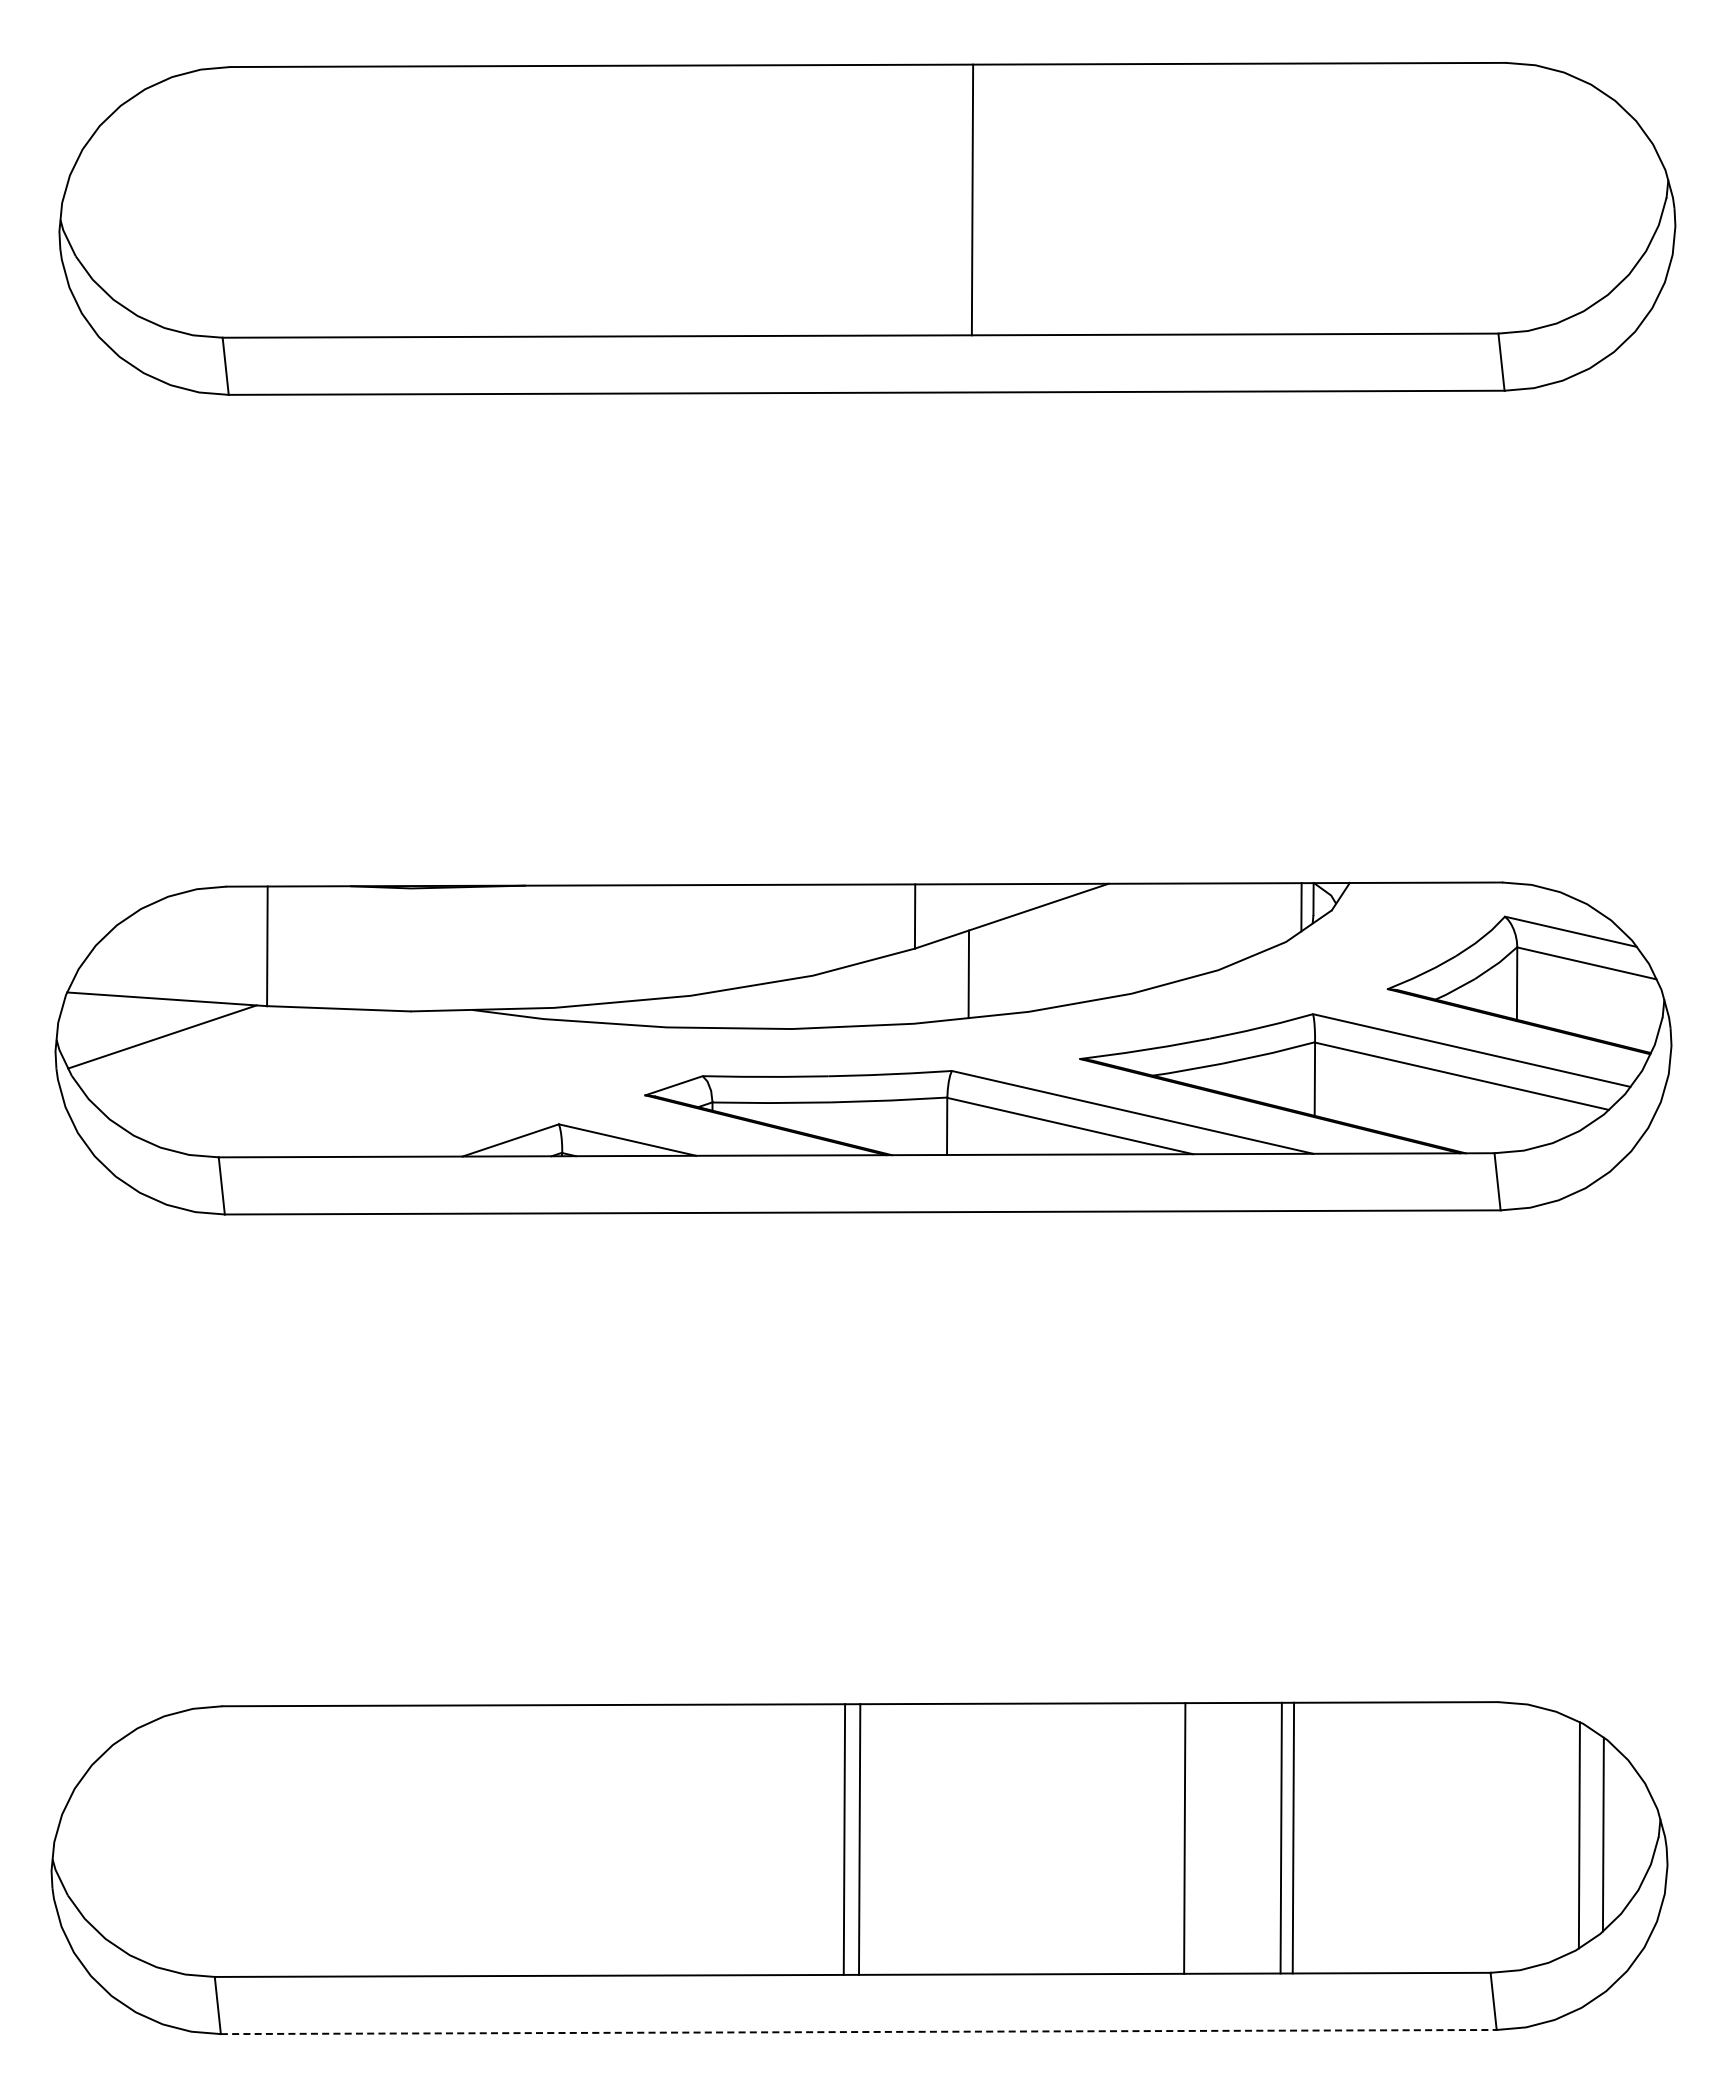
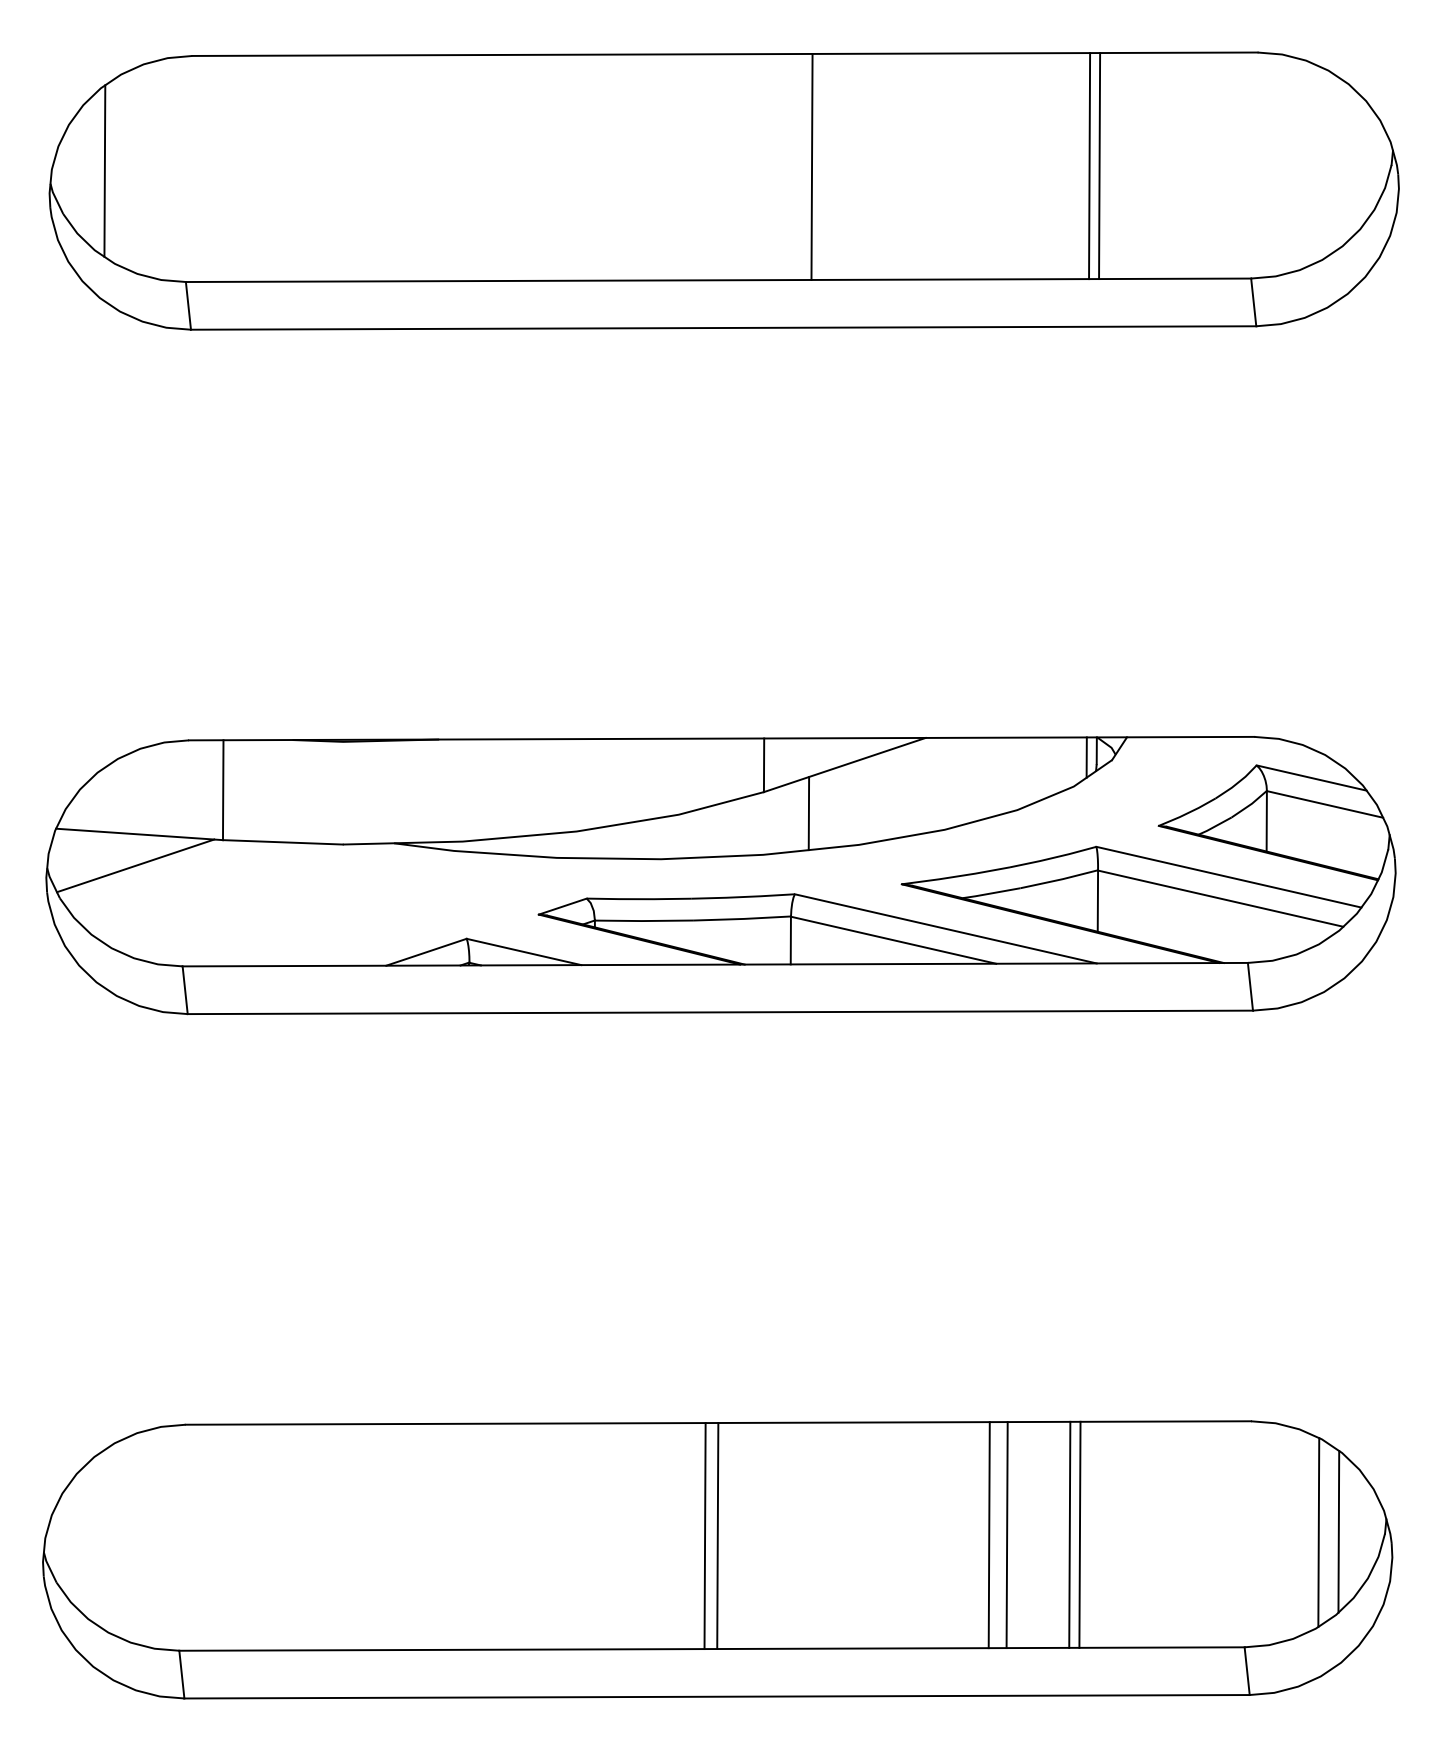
line: (1304, 198) -> (1089, 165), added
line: (1316, 198) -> (1099, 165), added
line: (125, 204) -> (104, 170), added
line: (1205, 1838) -> (1006, 1535), added
line: (858, 2032) -> (716, 1697), dashed -> solid

